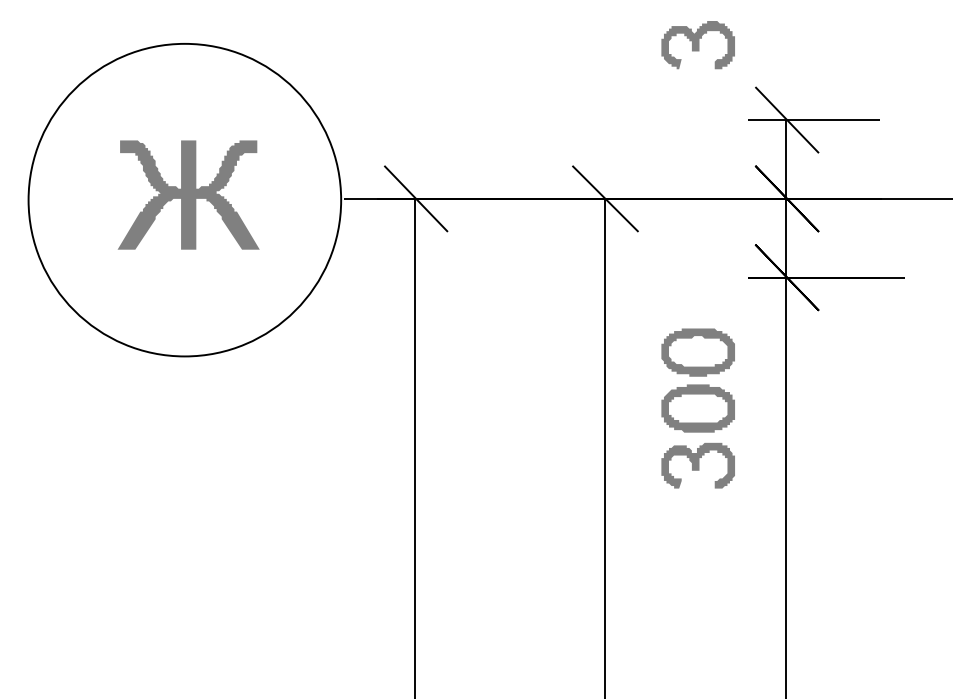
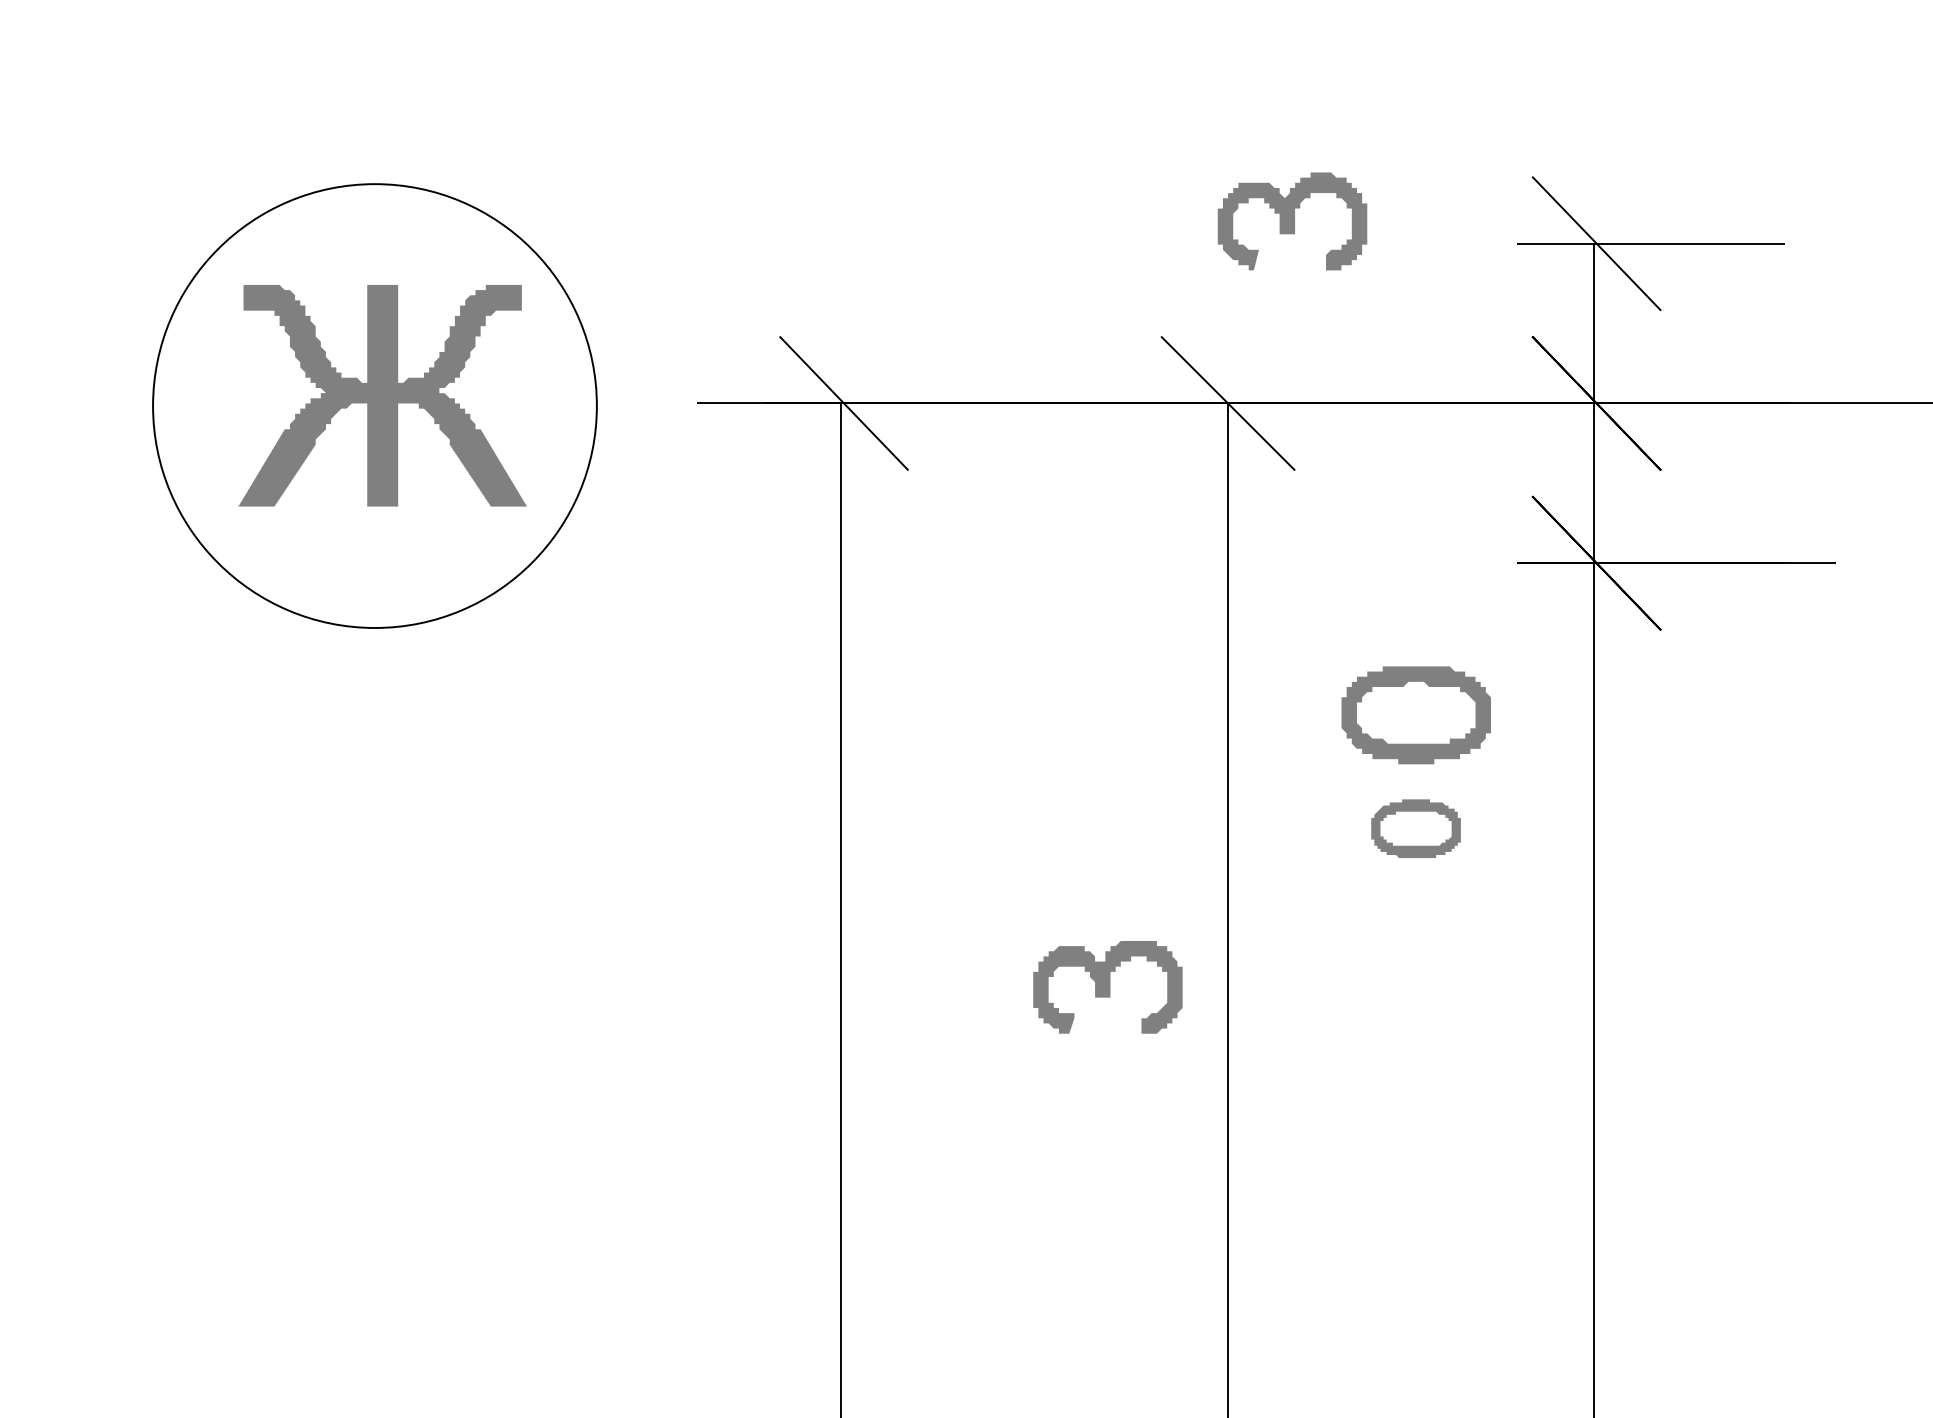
part: (697, 45) -> (1291, 222), moved
circle: (184, 199) -> (374, 404), size x0.7
part: (697, 408) -> (1414, 828), size x0.6
part: (697, 465) -> (1106, 986), moved

